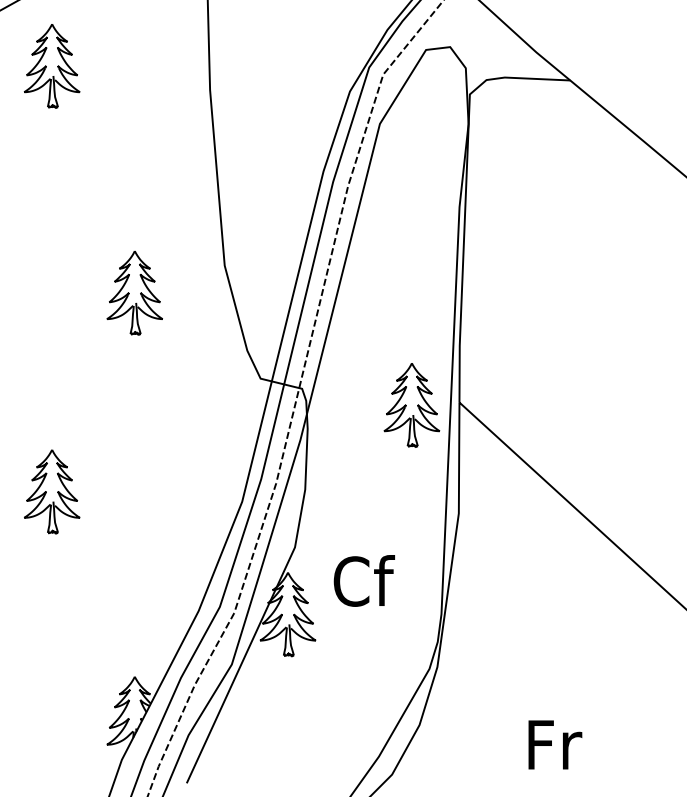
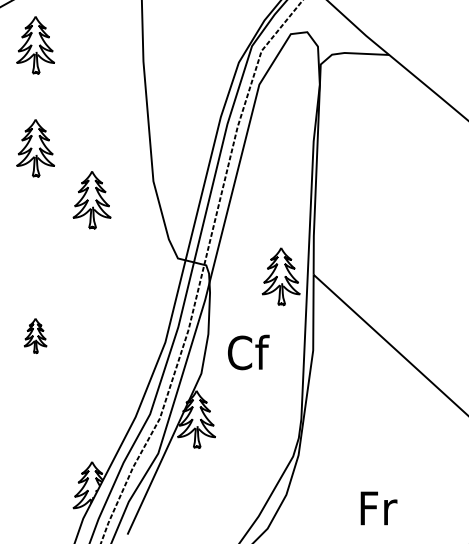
part: (51, 217) -> (35, 148), added
part: (51, 491) -> (35, 335), size x0.6
text: (364, 580) -> (248, 352), moved

